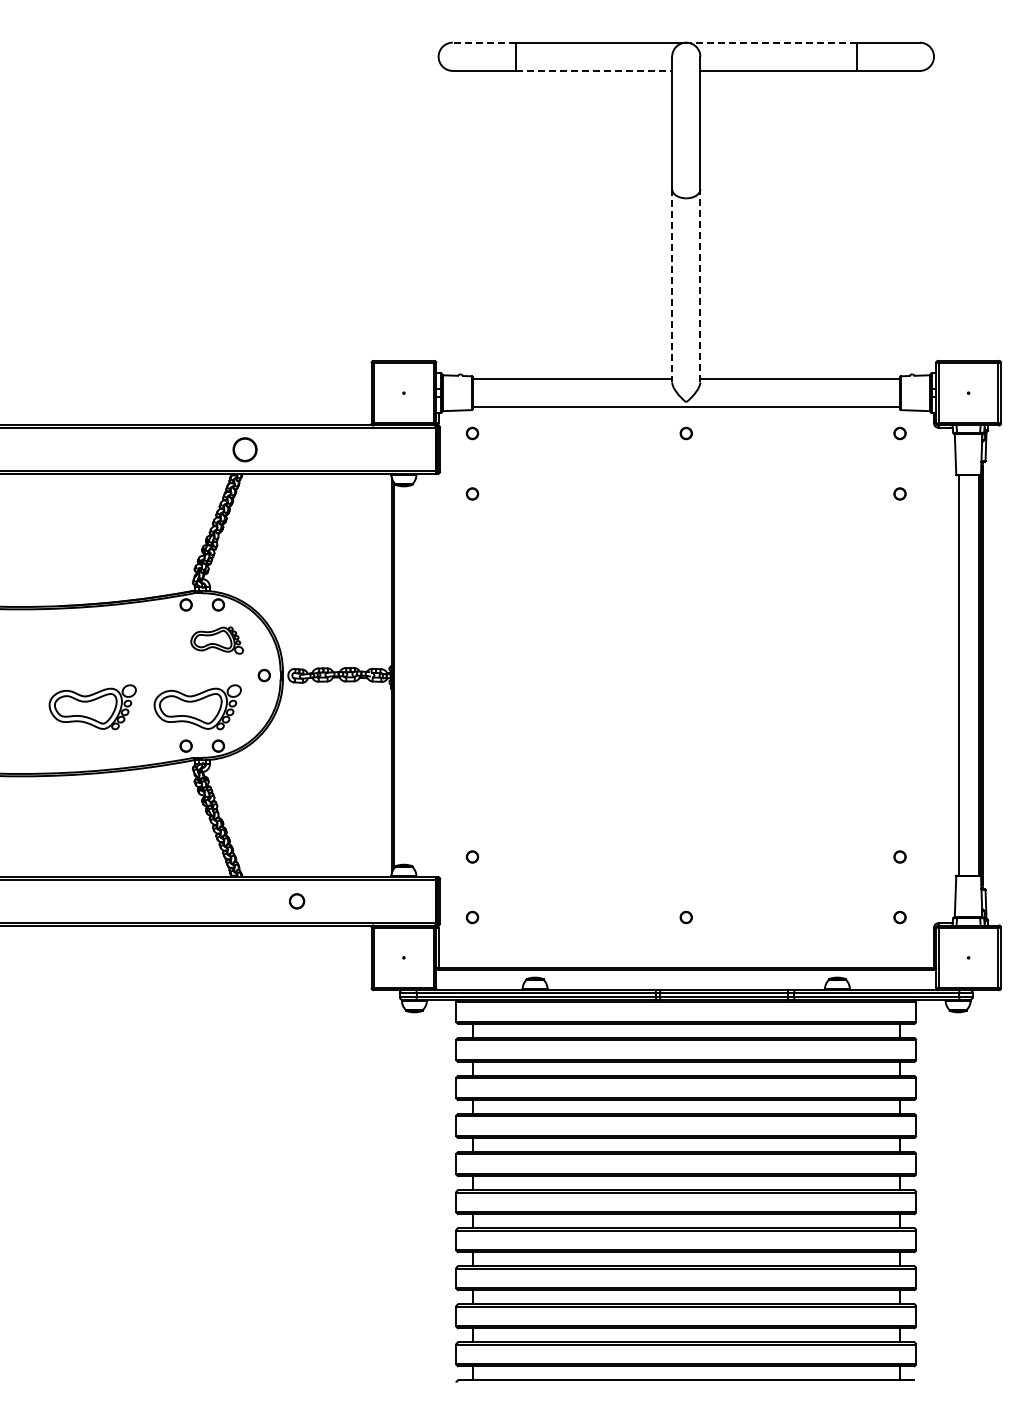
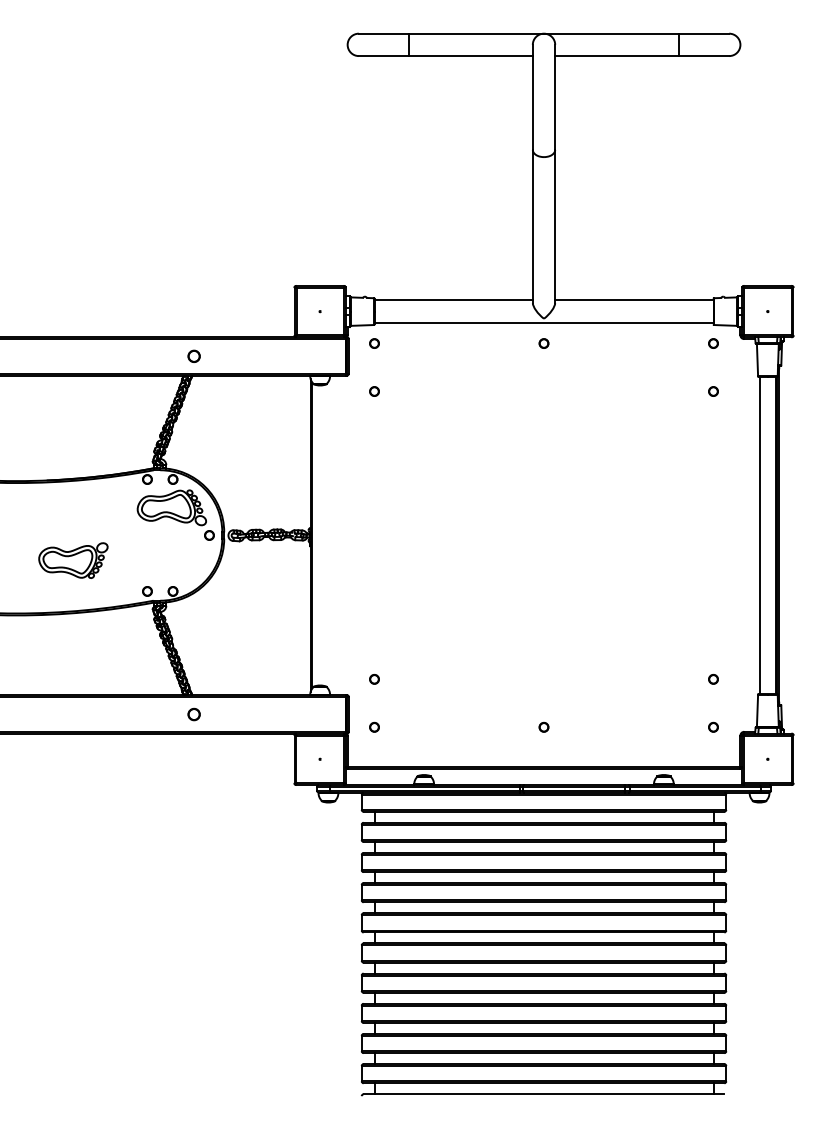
line: (483, 42) -> (383, 33), dashed -> solid
line: (771, 42) -> (611, 33), dashed -> solid
line: (594, 70) -> (471, 55), dashed -> solid
line: (672, 285) -> (533, 226), dashed -> solid
line: (700, 285) -> (555, 226), dashed -> solid
part: (244, 449) -> (193, 356), size x0.62
part: (217, 640) -> (172, 507), size x1.67
part: (197, 707) -> (156, 560), removed
part: (296, 901) -> (193, 714), moved

